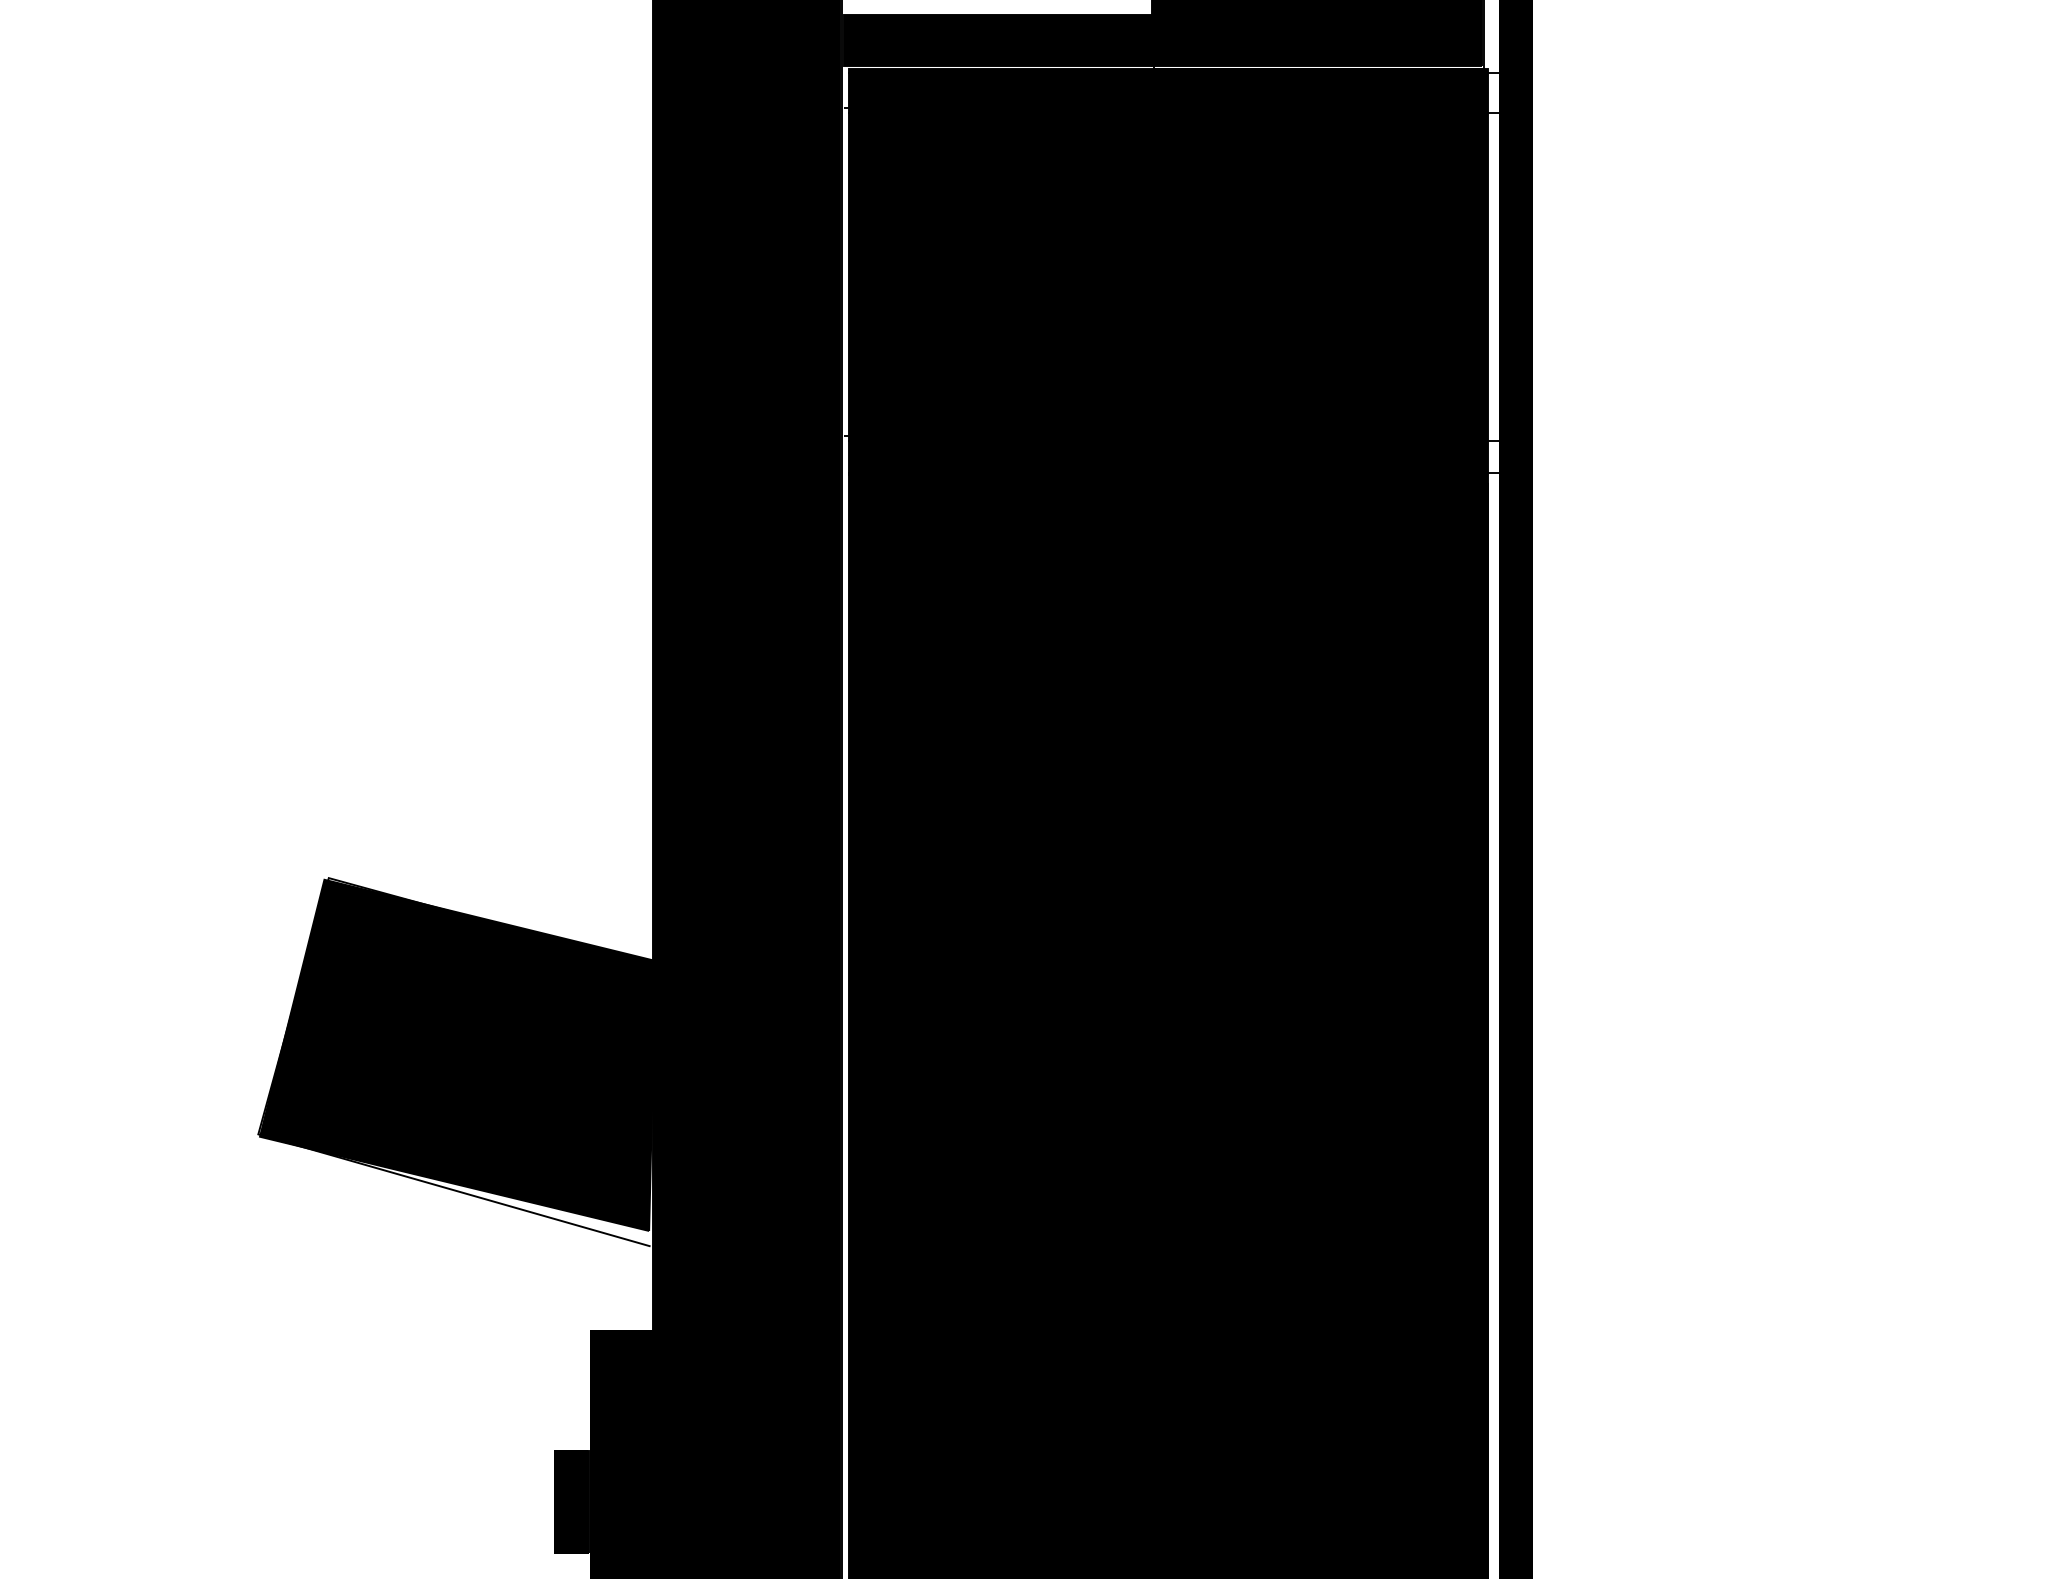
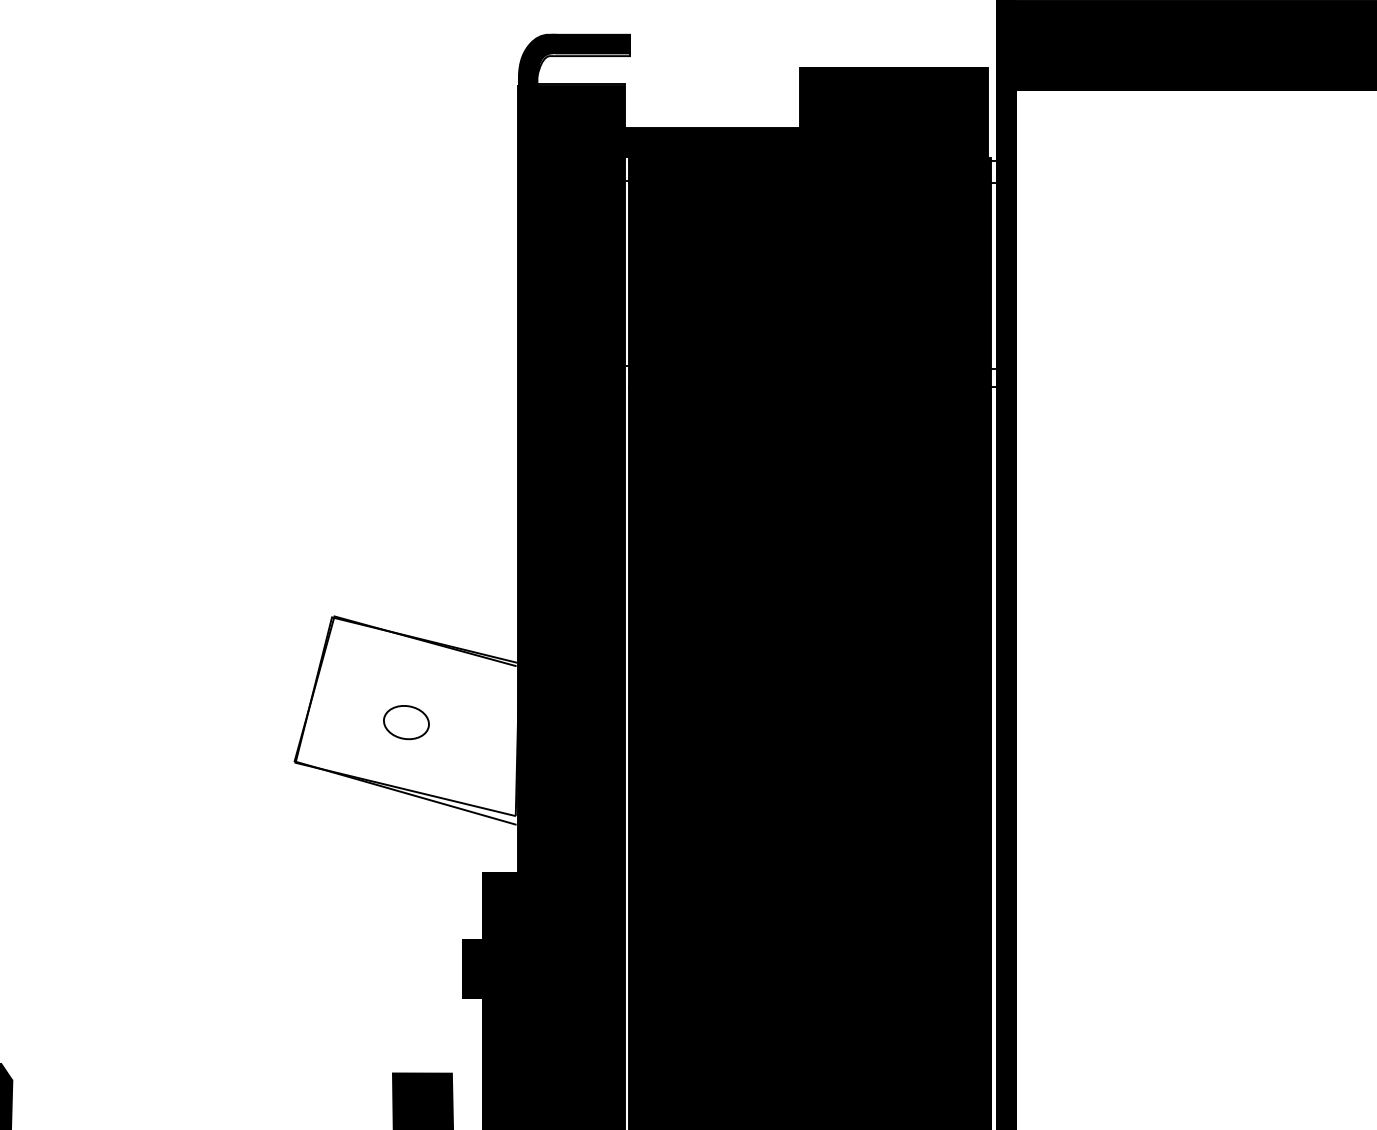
fill: (457, 1054) -> (407, 716), removed

